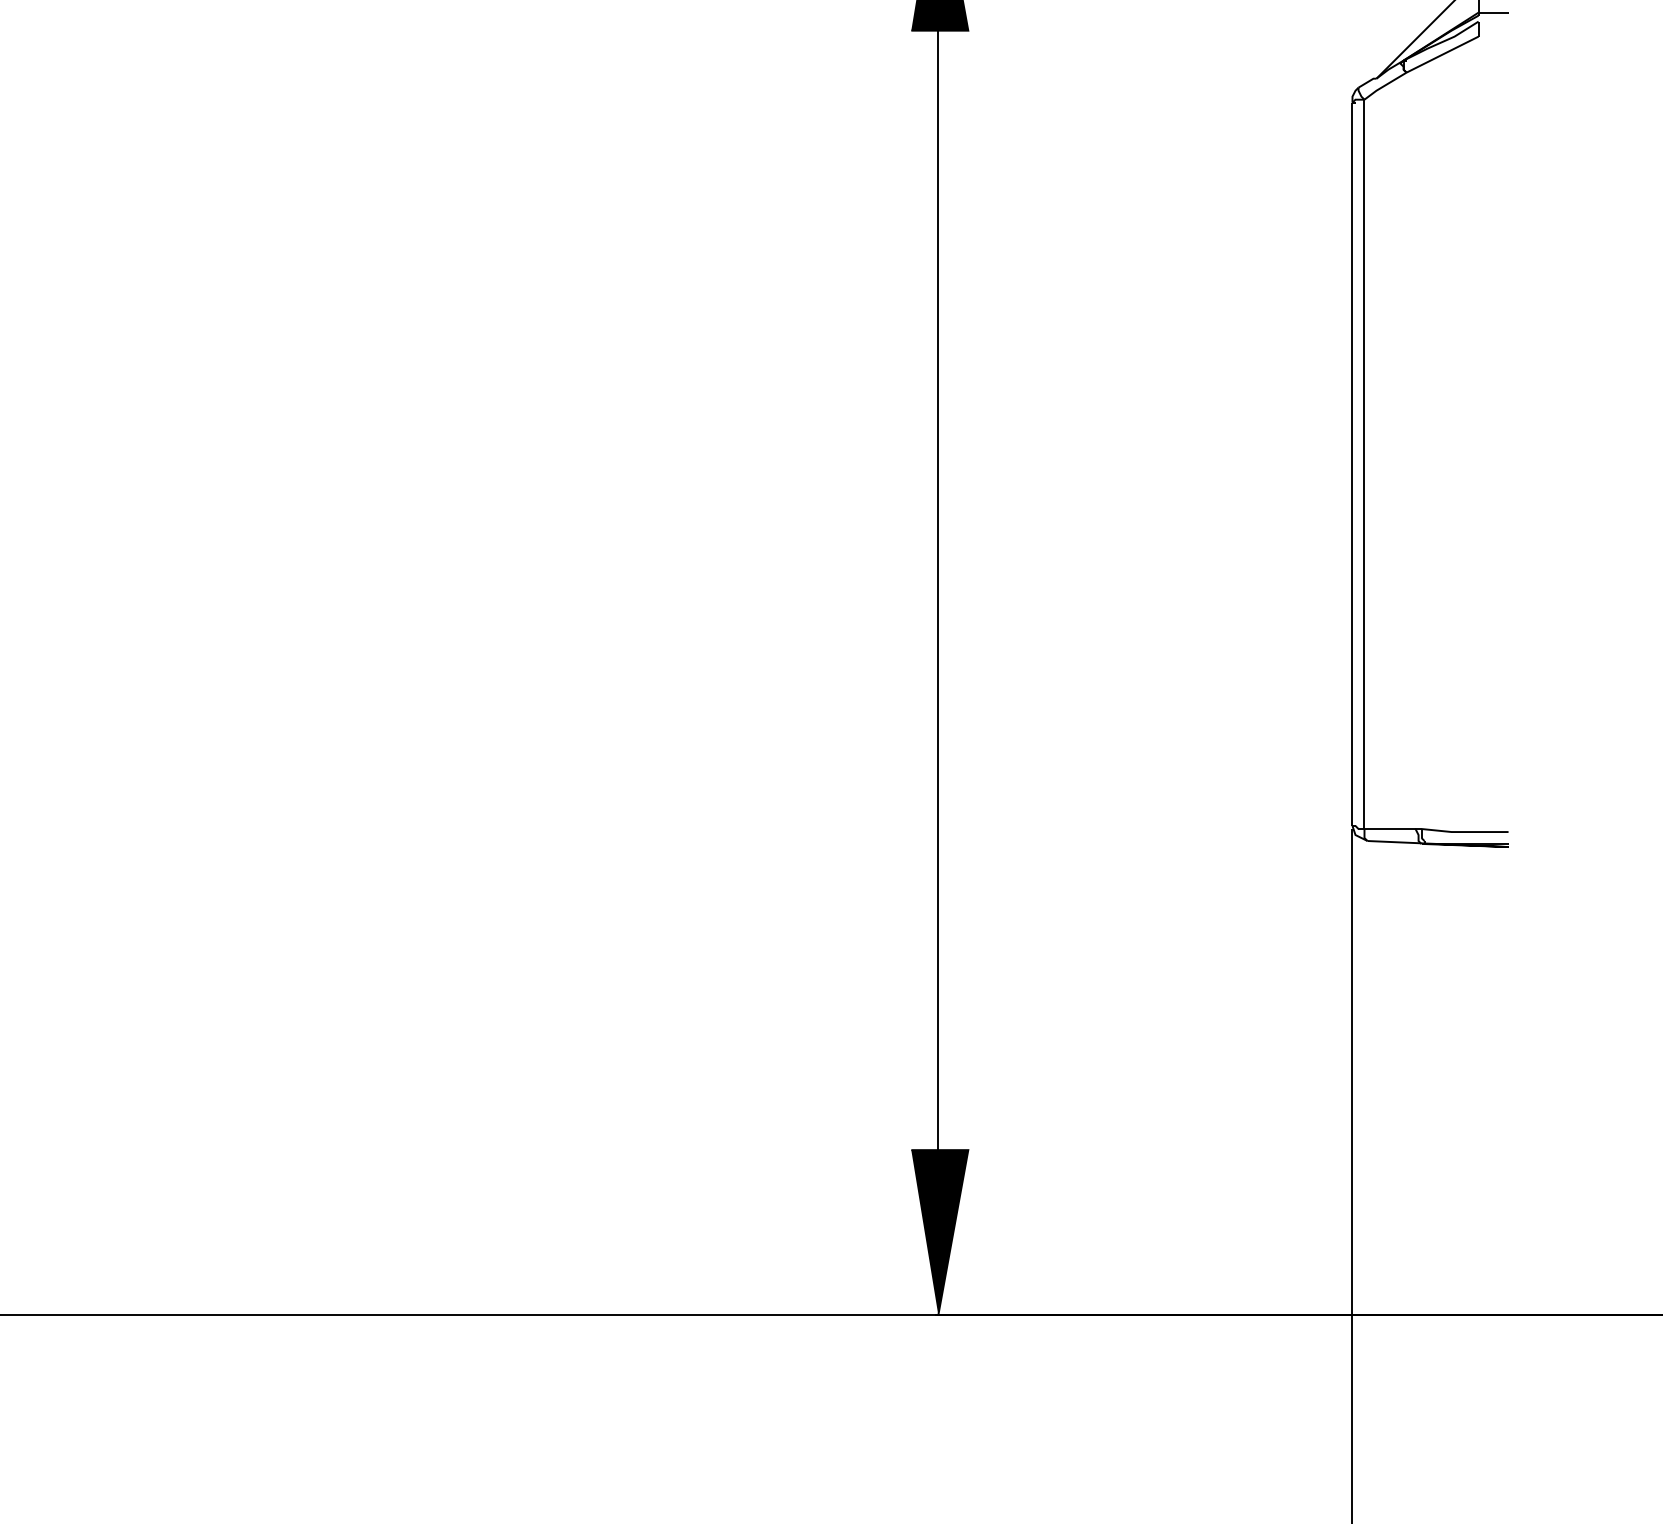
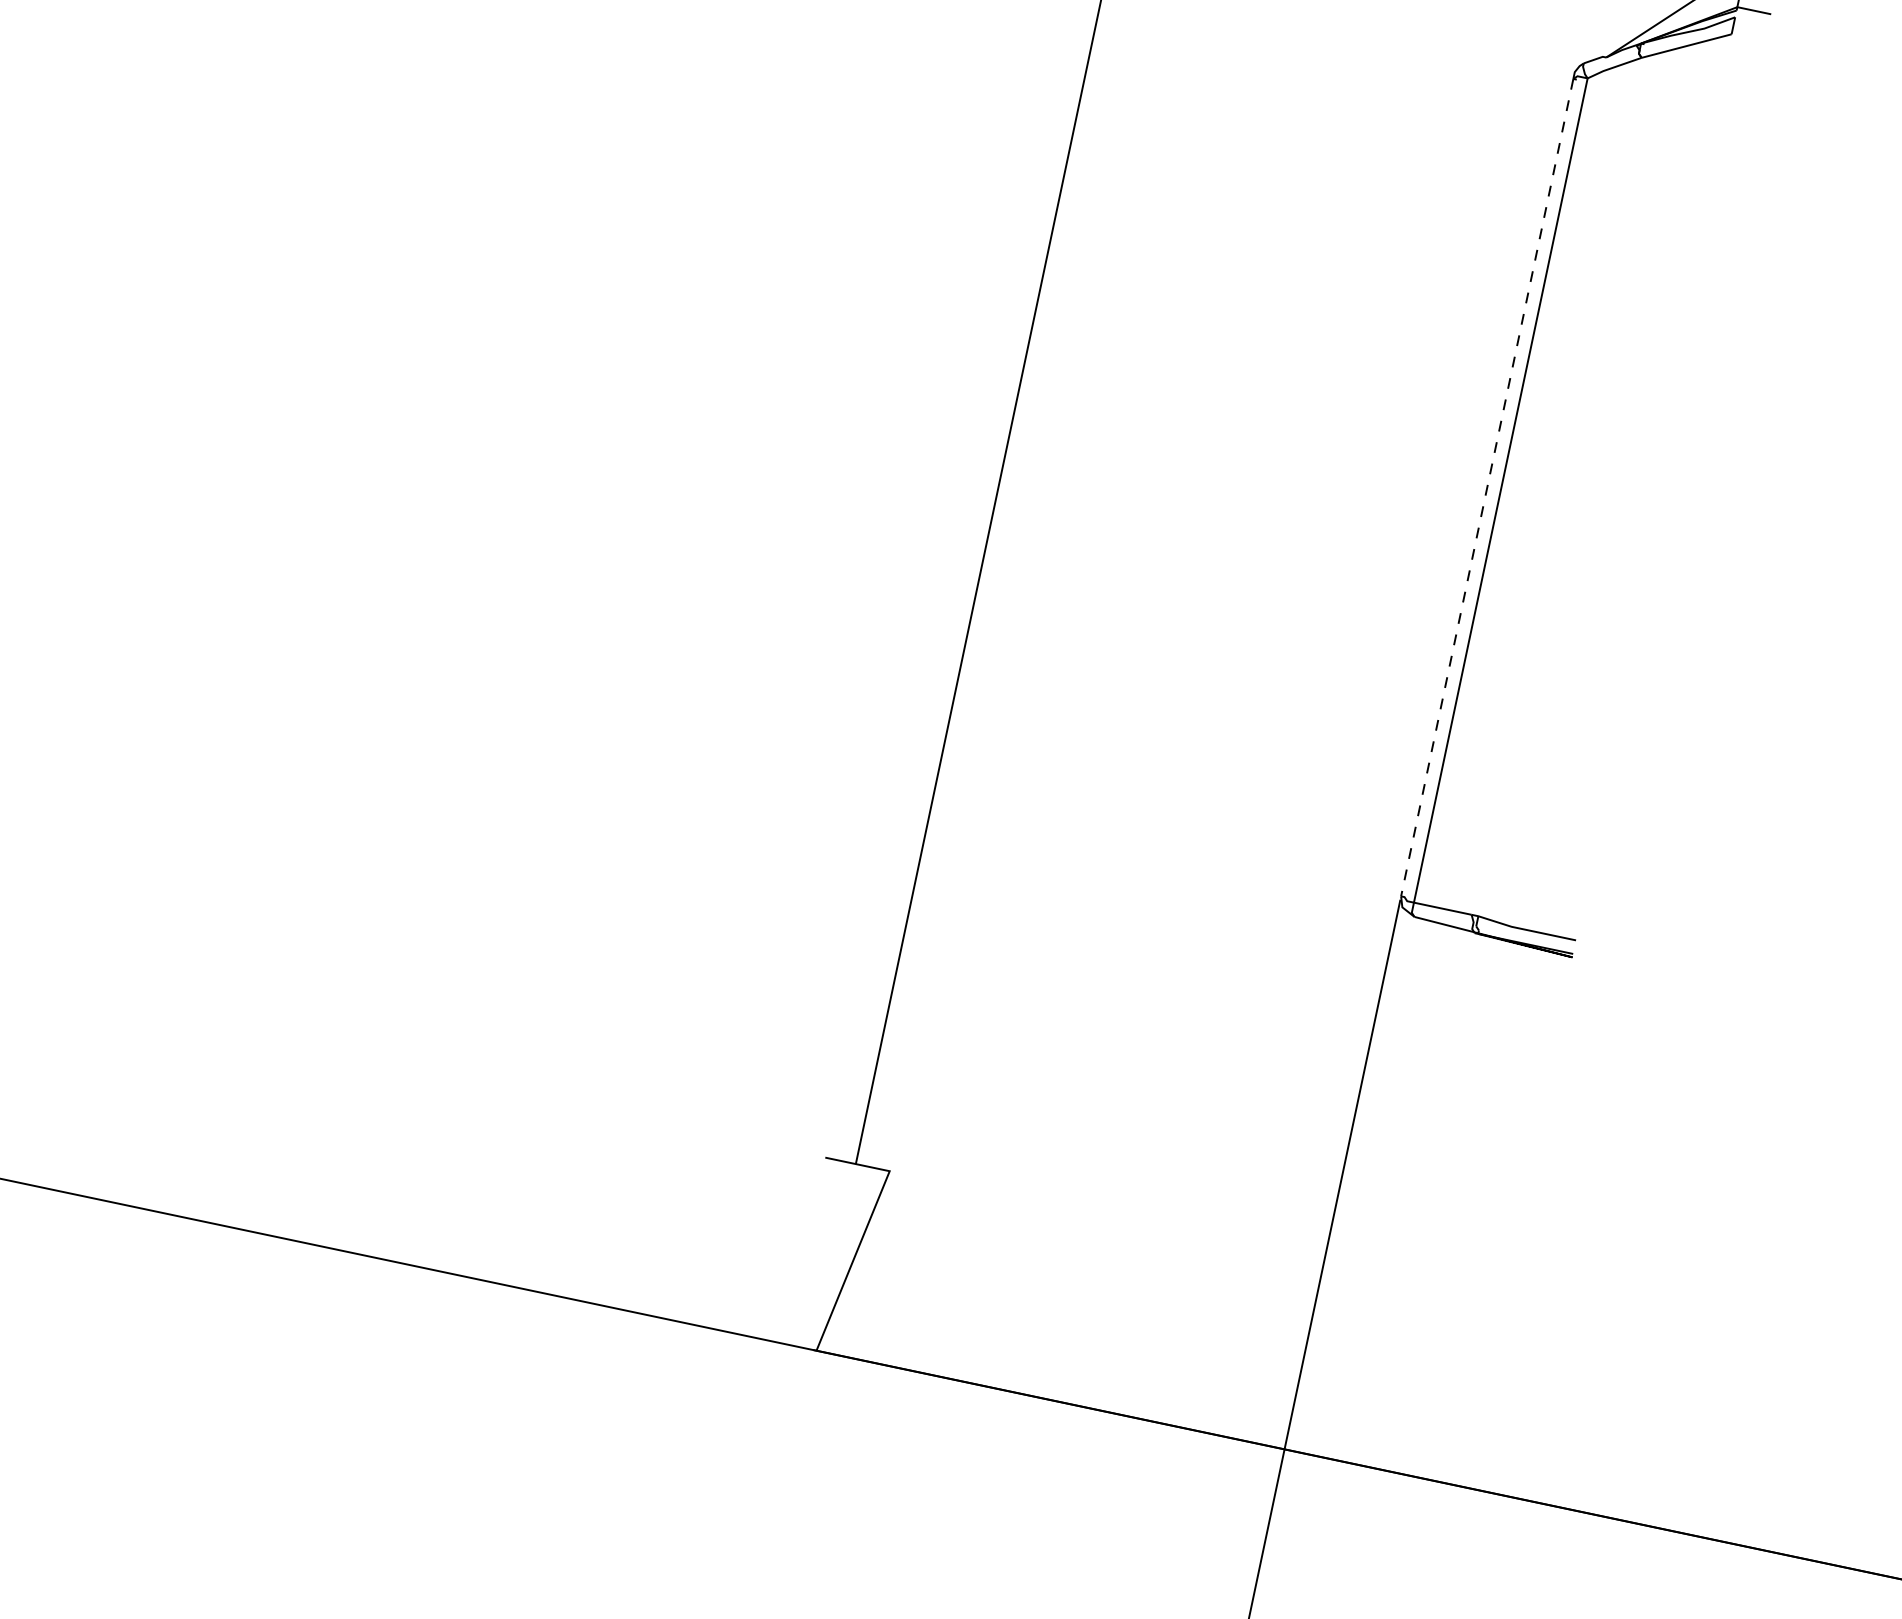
line: (1352, 464) -> (1487, 487), solid -> dashed
fill: (939, 1232) -> (837, 1257), removed

